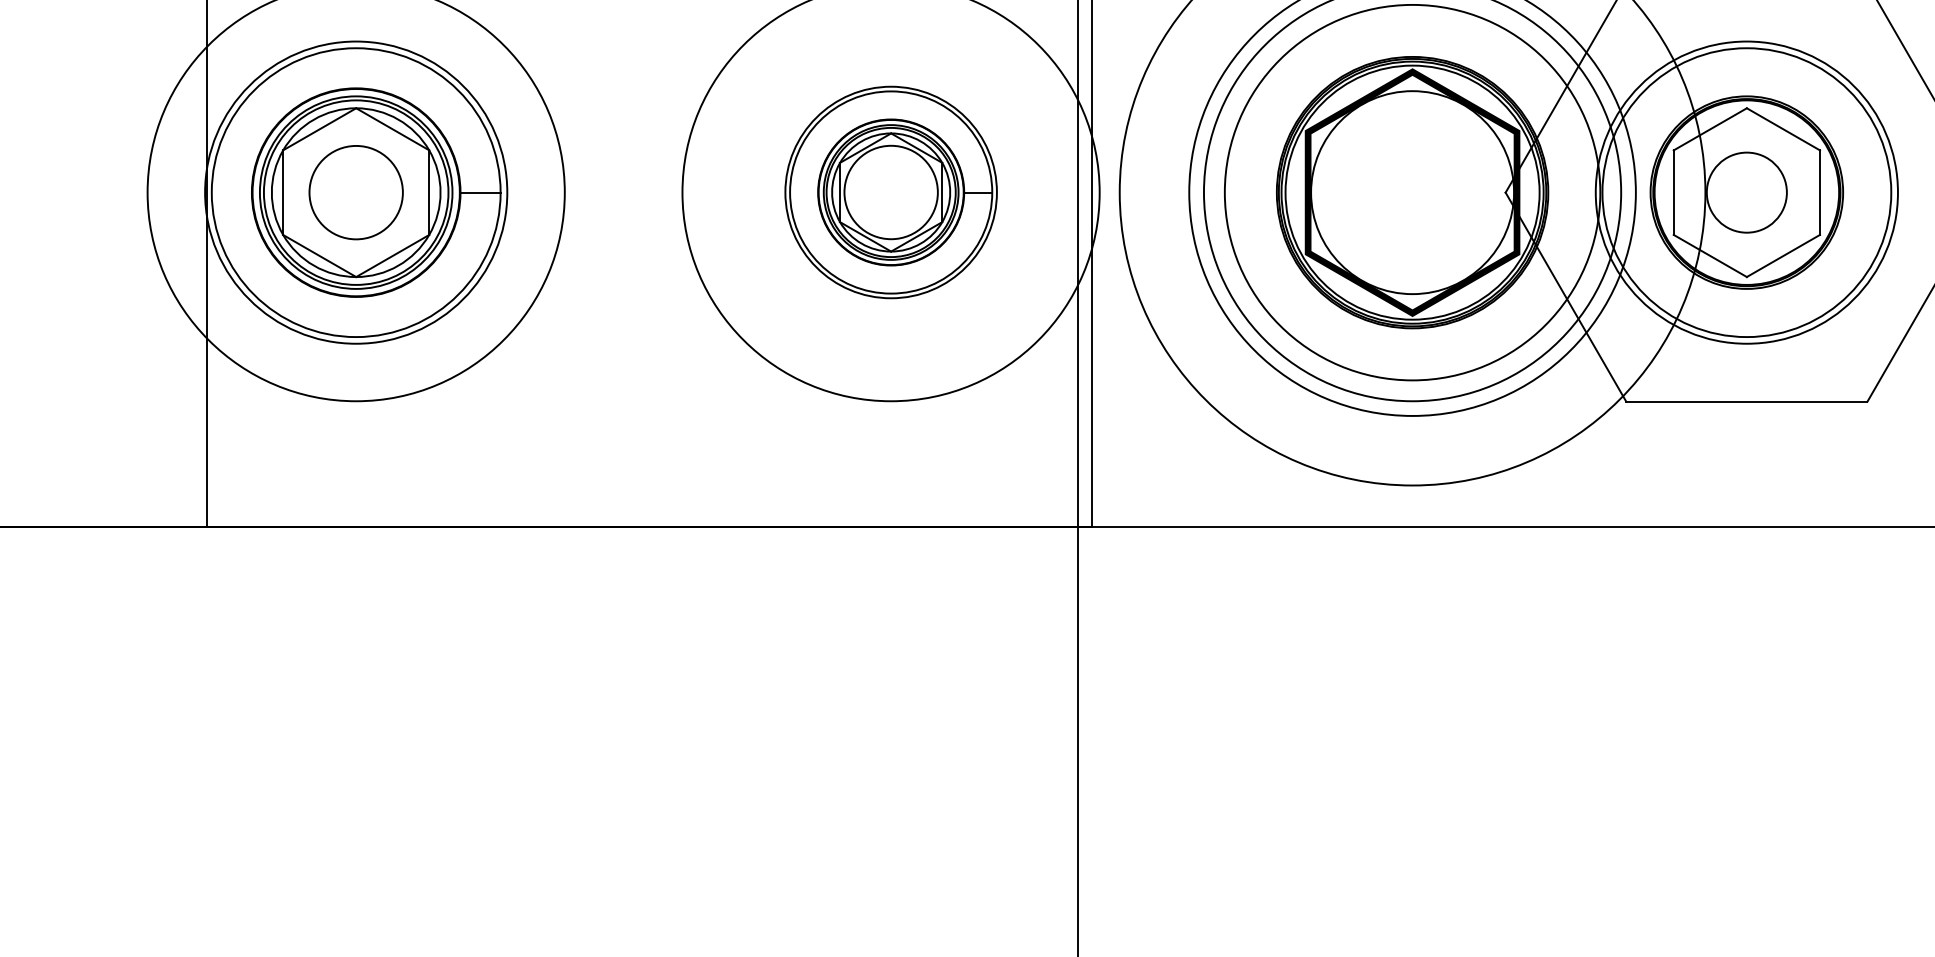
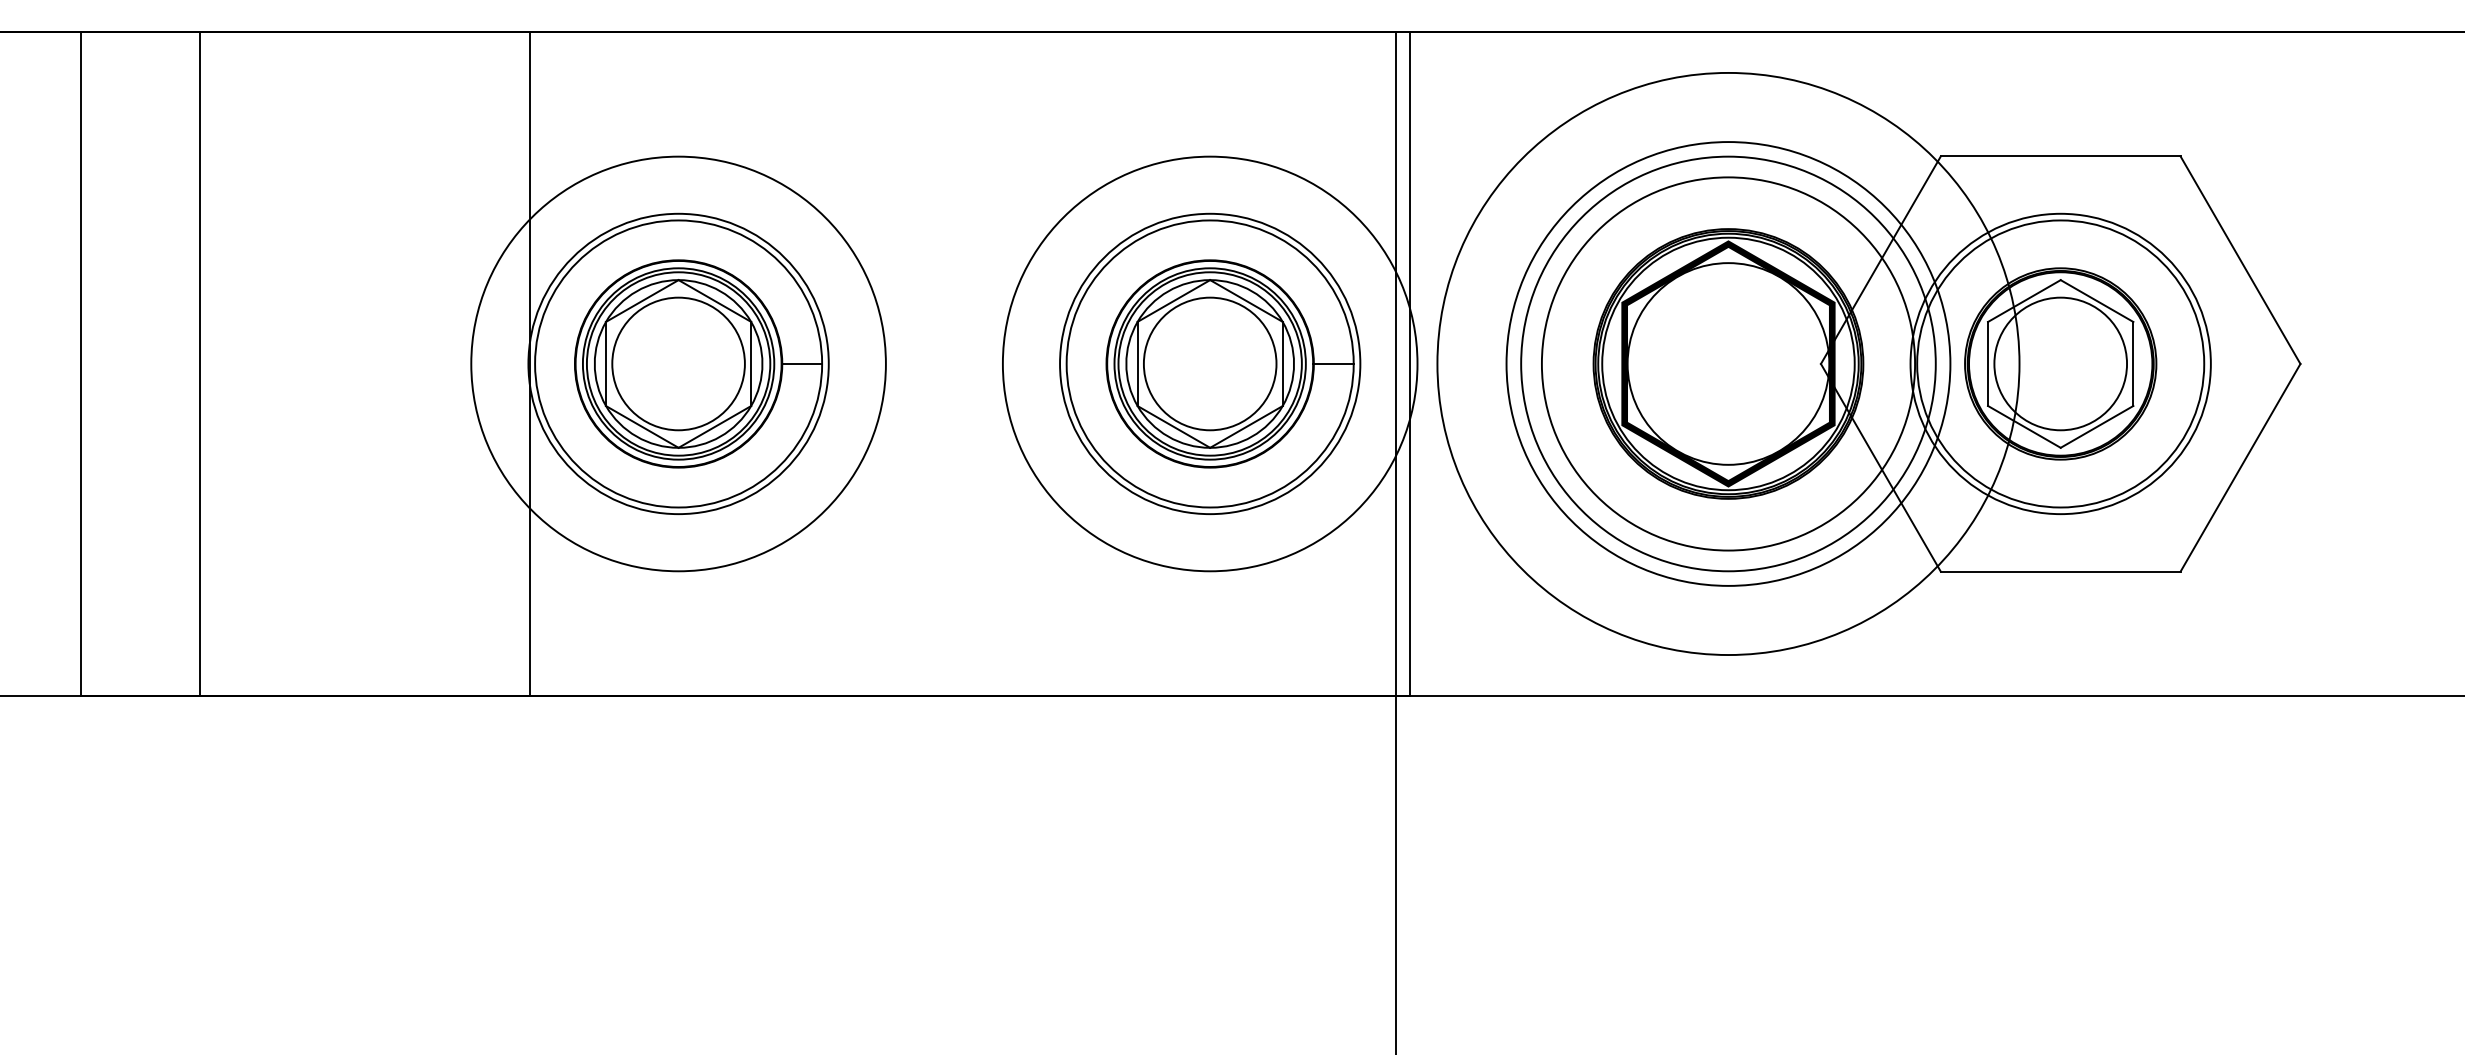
circle: (356, 192) -> (678, 363), size x1.43
part: (891, 192) -> (1210, 363), size x1.43
circle: (1746, 192) -> (2060, 363), size x1.67

